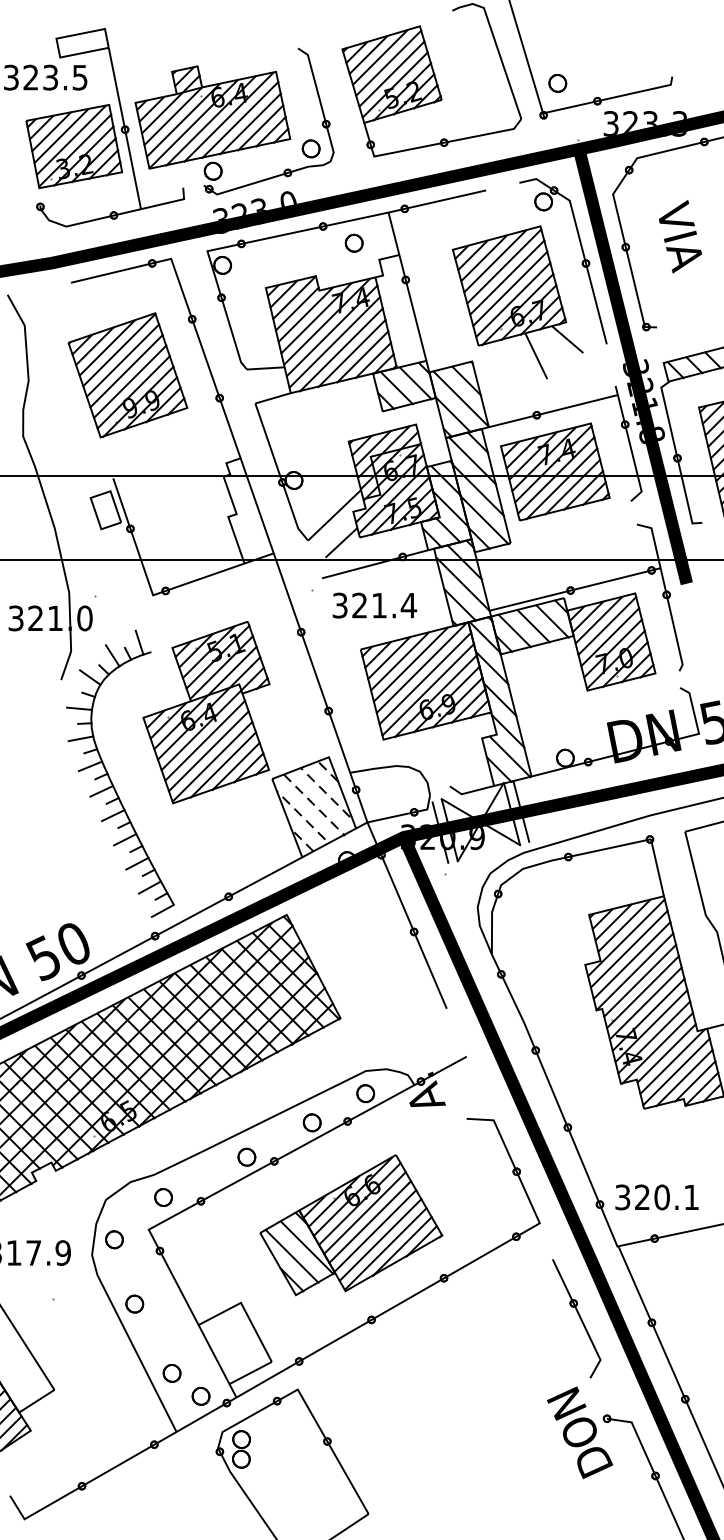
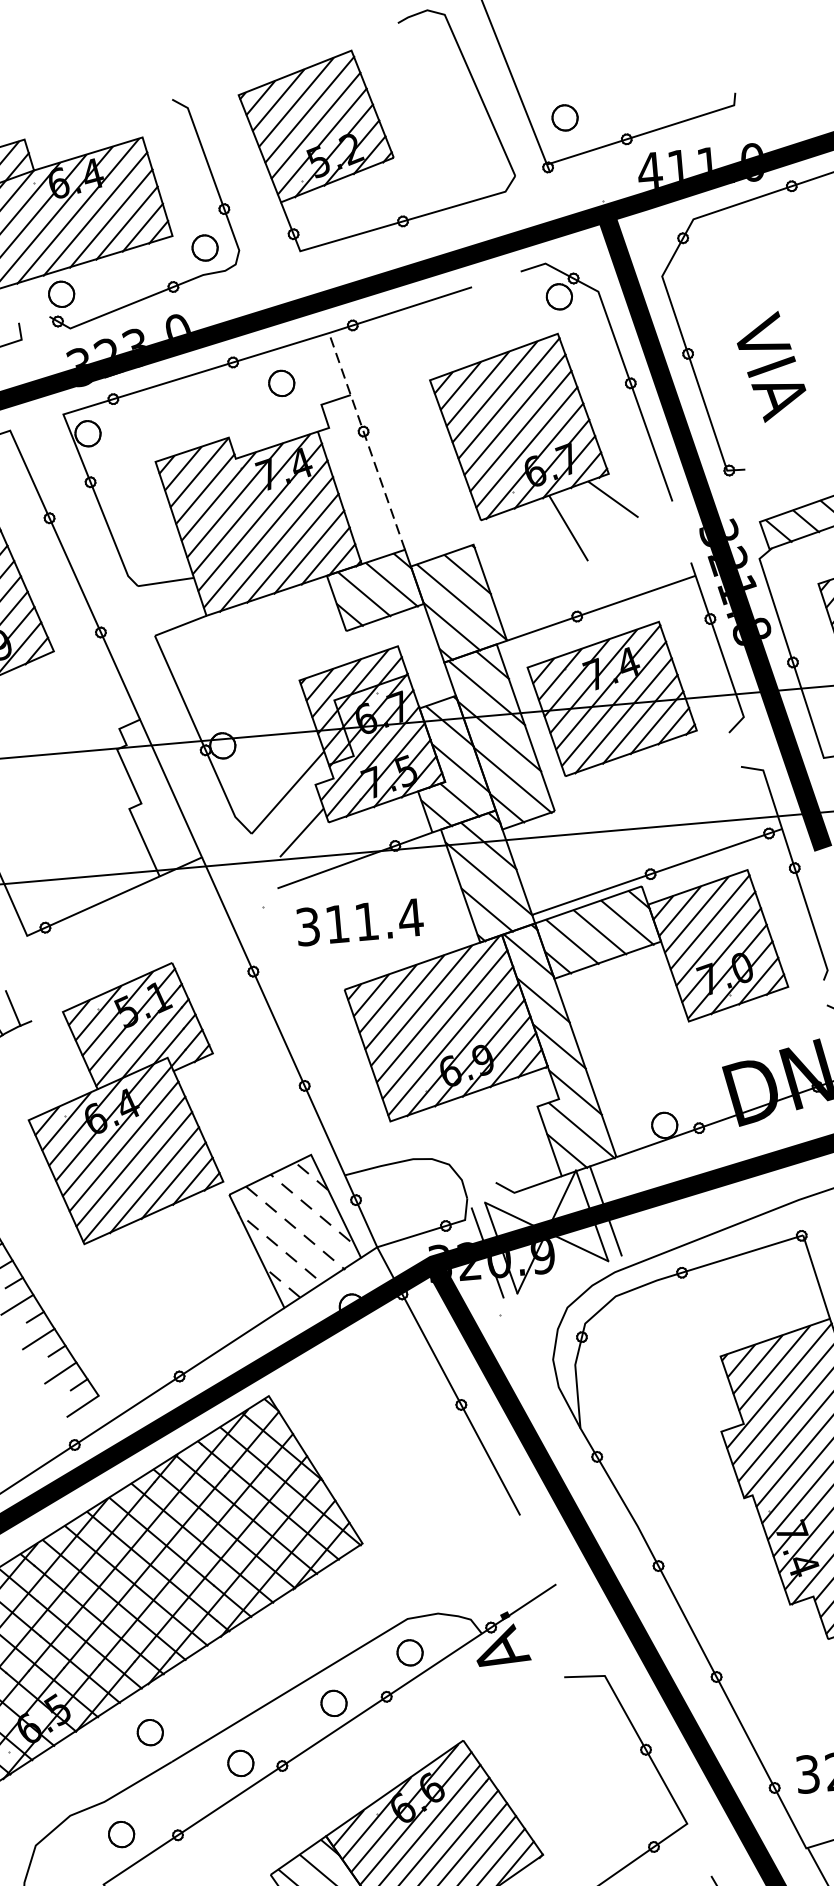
text: (645, 123) -> (701, 166), 323.3 -> 411.0
text: (679, 236) -> (770, 366), moved
line: (407, 286) -> (367, 441), solid -> dashed
text: (359, 605) -> (336, 924), 321.4 -> 311.4
part: (188, 1131) -> (150, 1732), added

